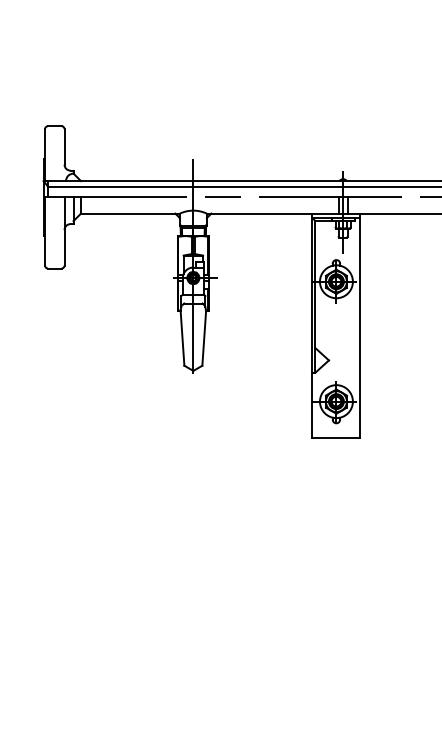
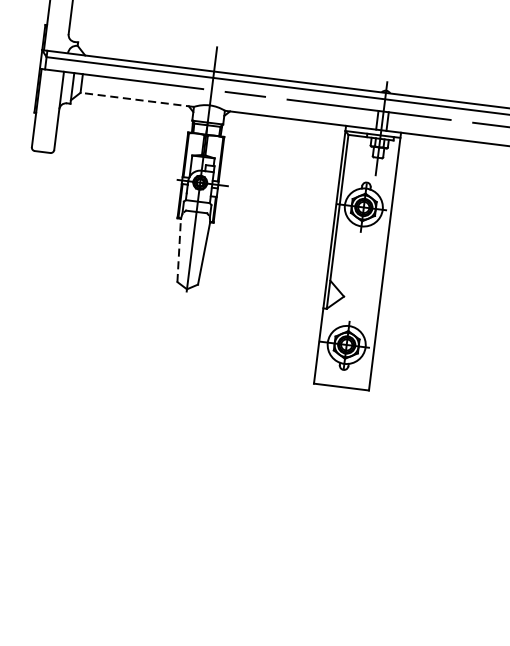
line: (129, 213) -> (136, 99), solid -> dashed
line: (182, 337) -> (179, 249), solid -> dashed

